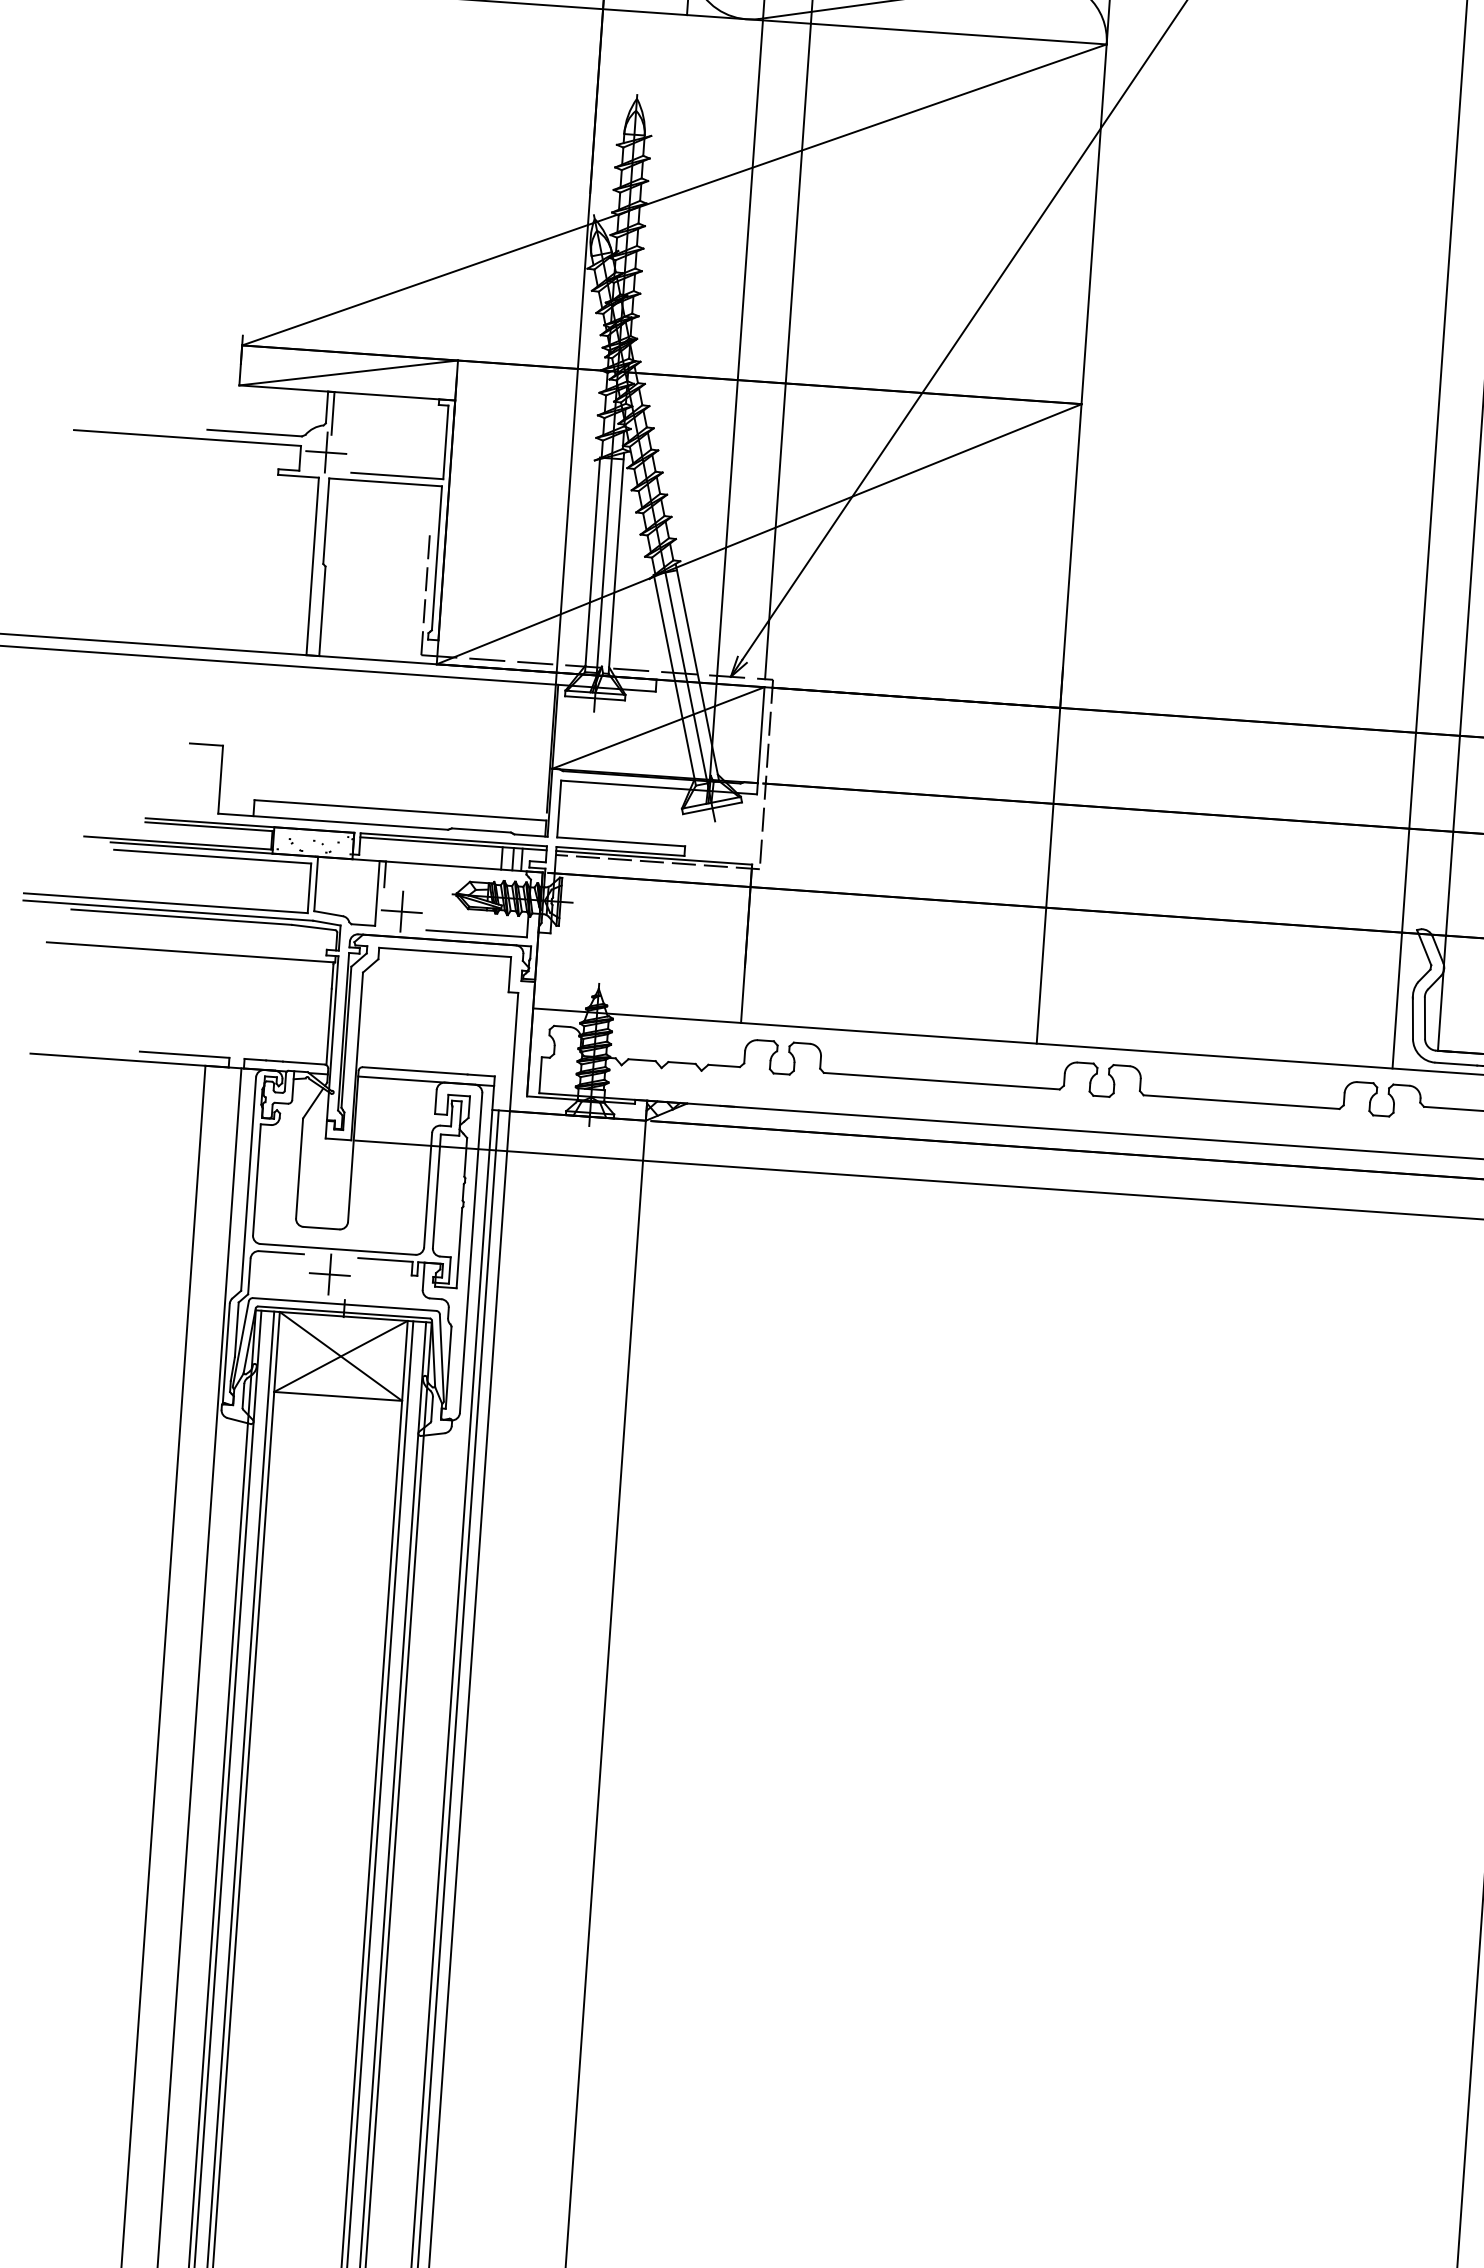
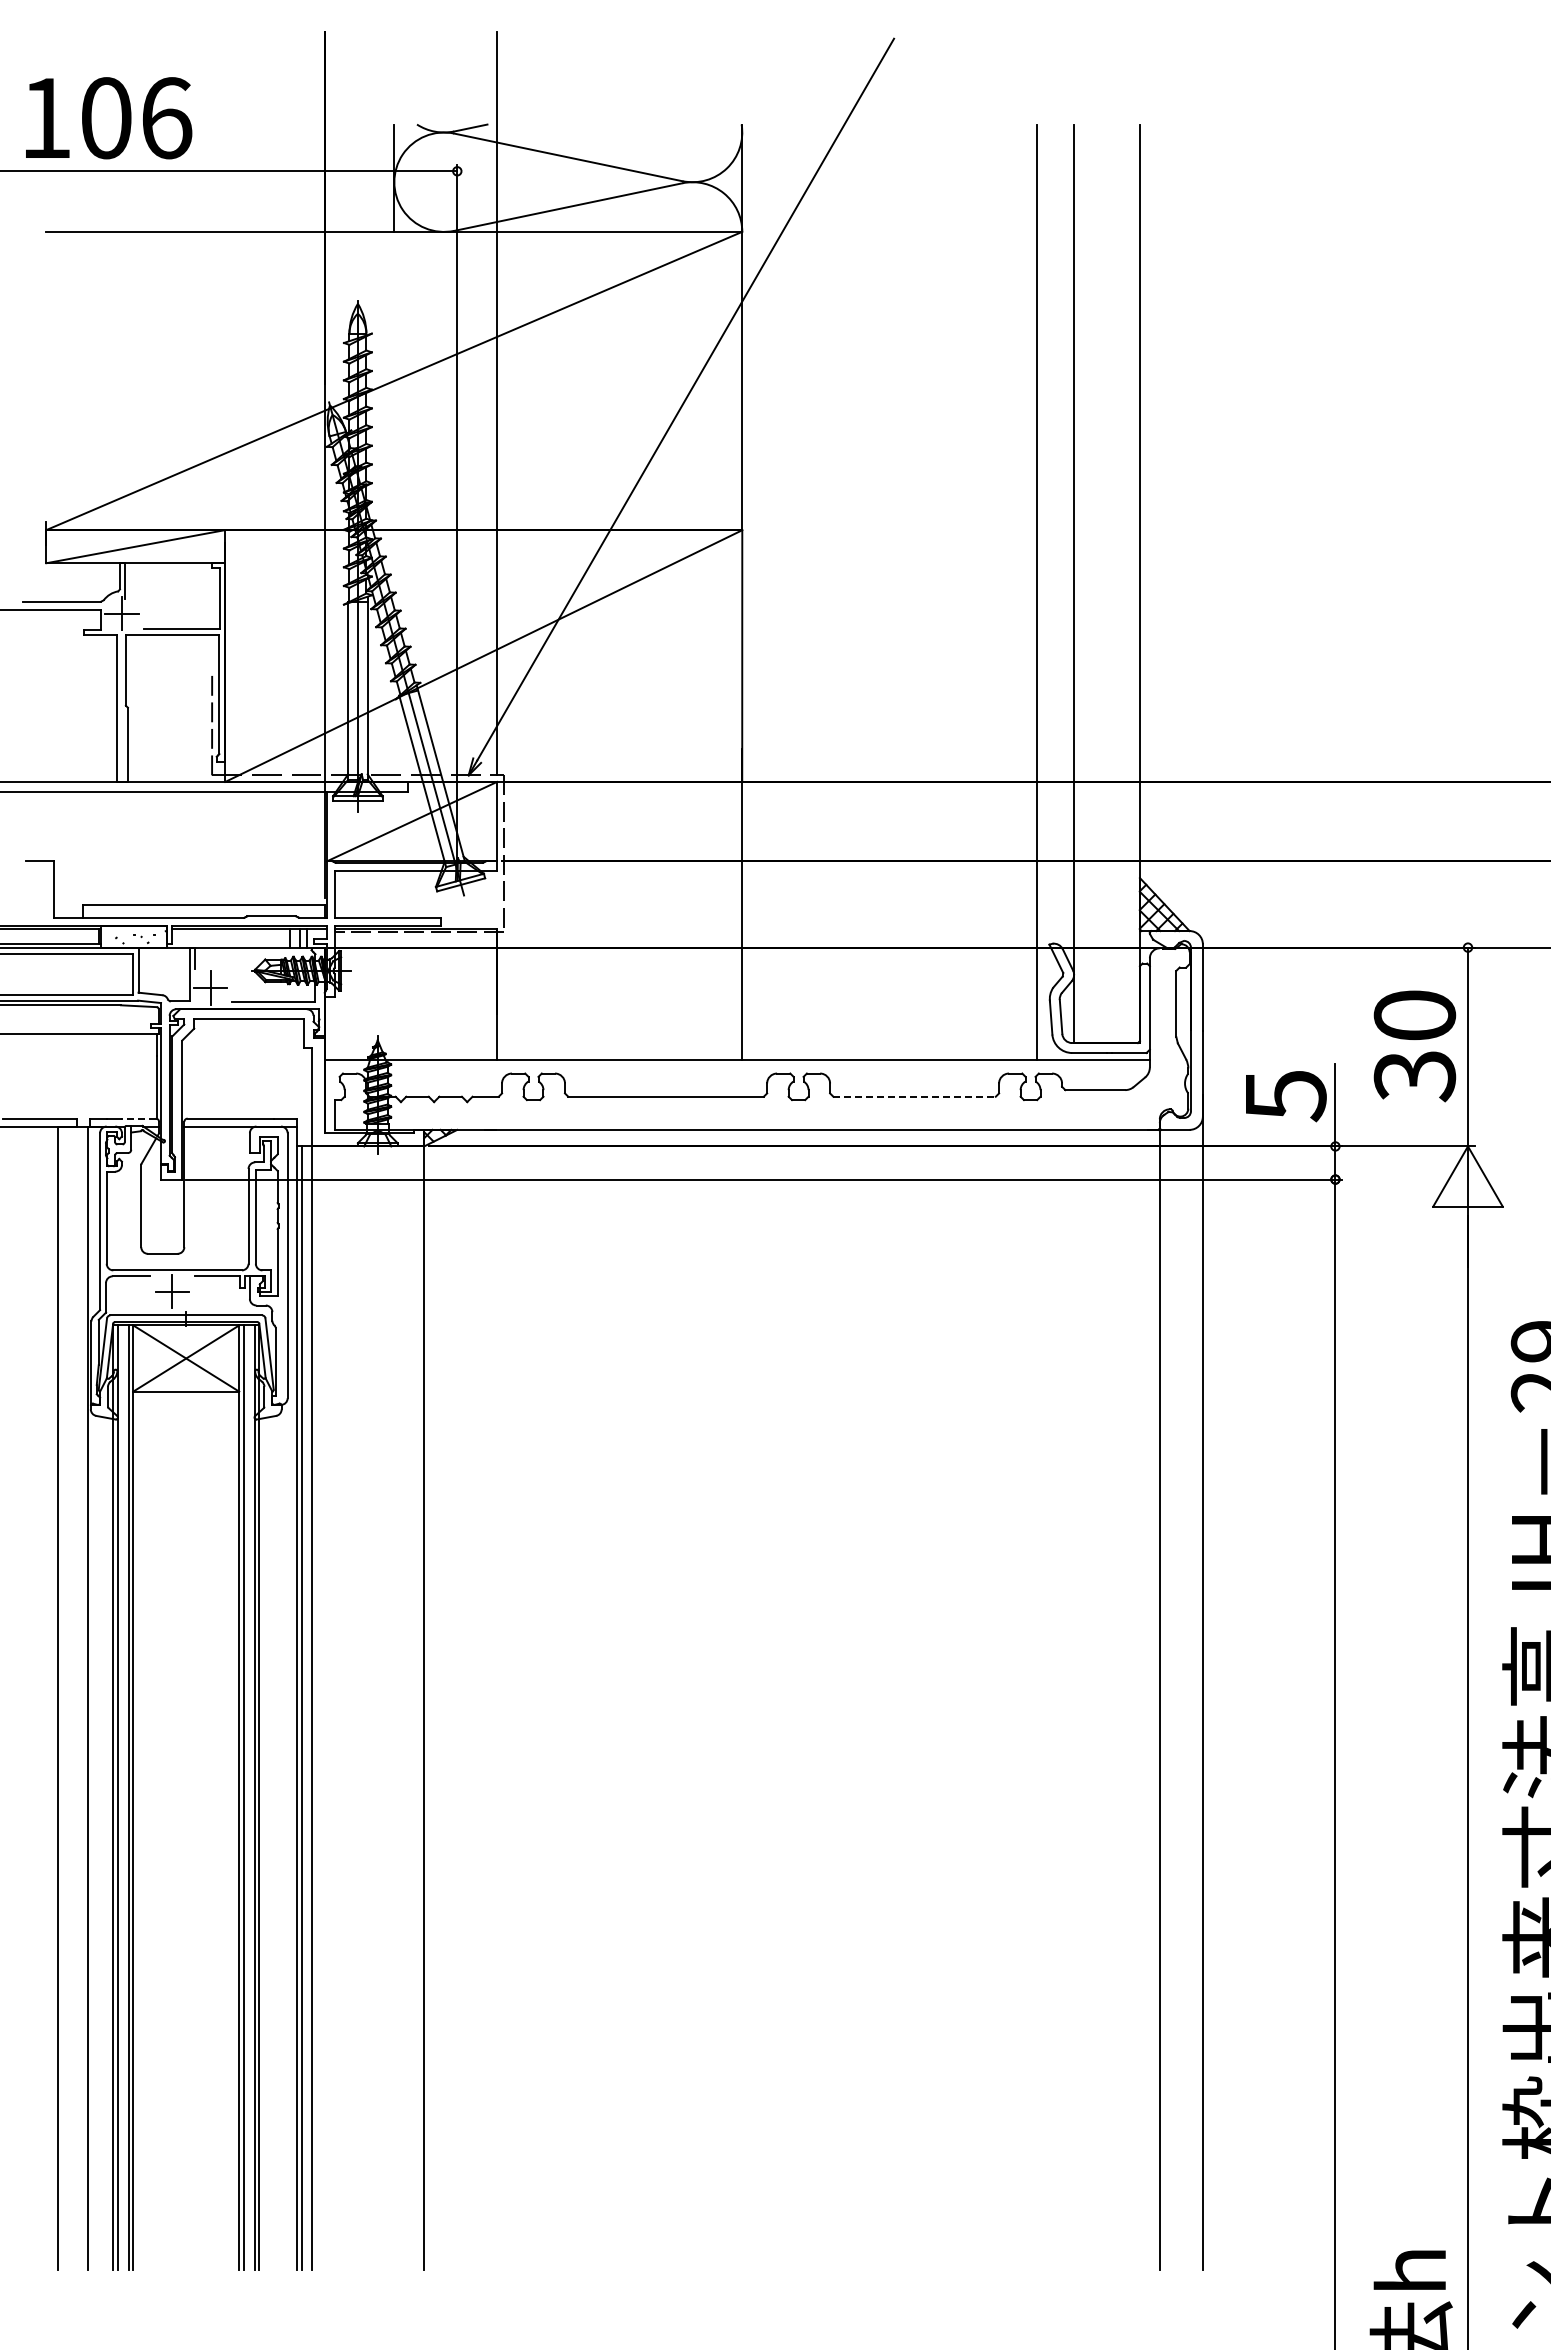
line: (303, 1062) -> (138, 1118), solid -> dashed
line: (1242, 1101) -> (915, 1096), solid -> dashed

